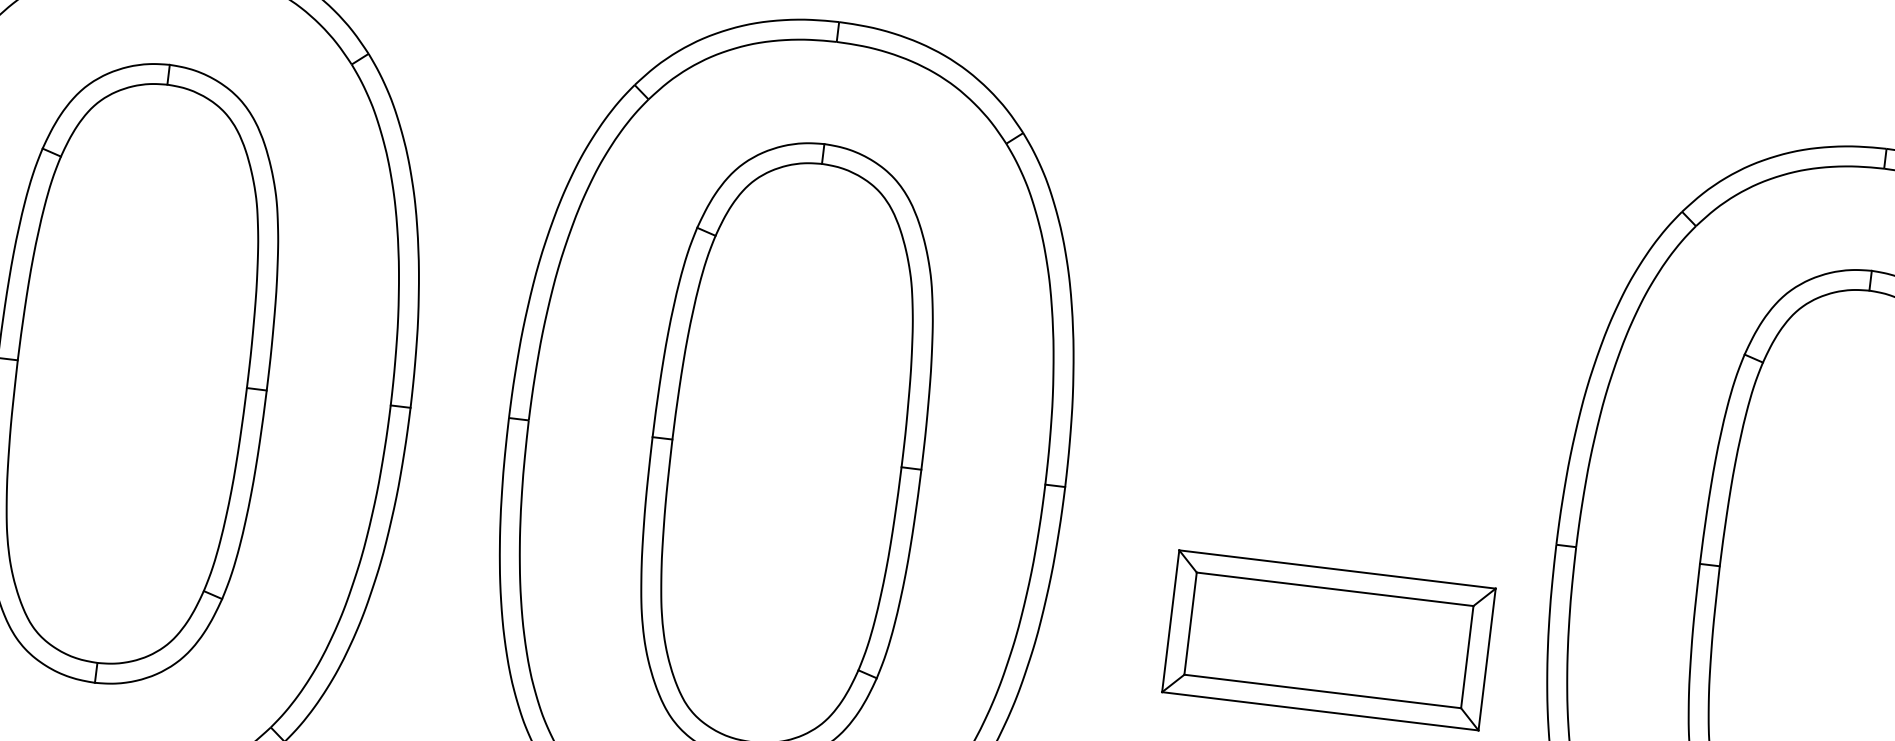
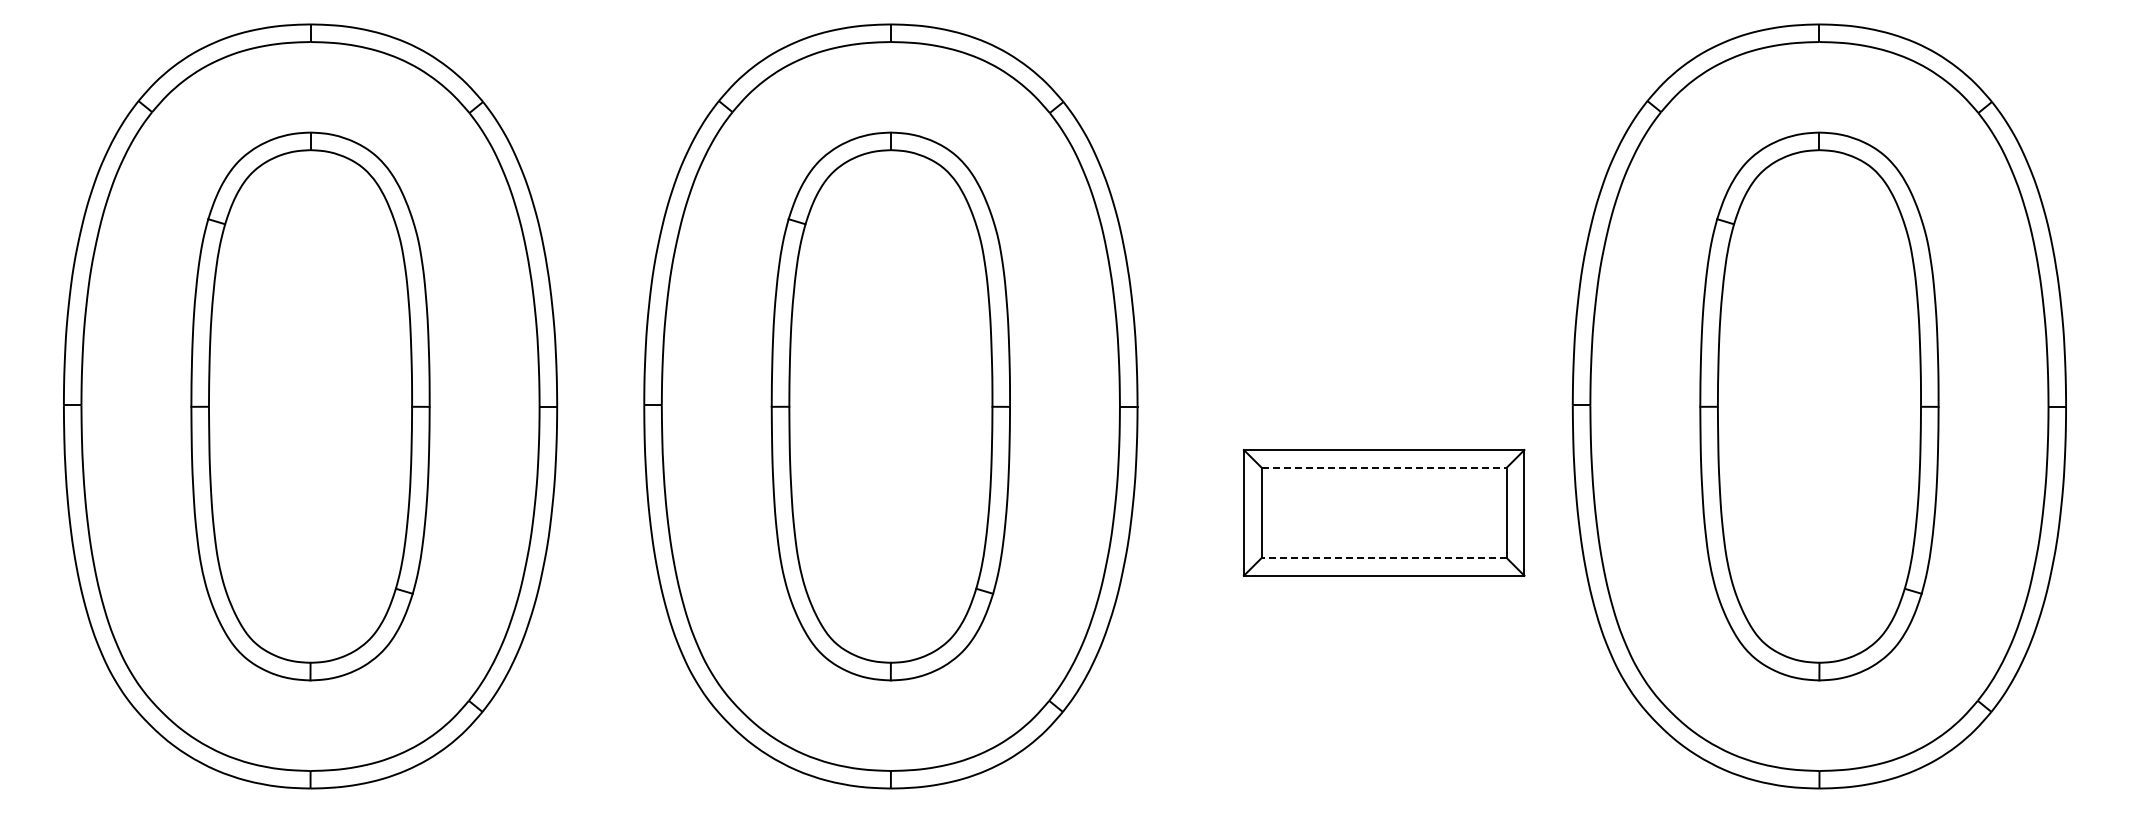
line: (1335, 589) -> (1384, 467), solid -> dashed
line: (1323, 691) -> (1384, 558), solid -> dashed

